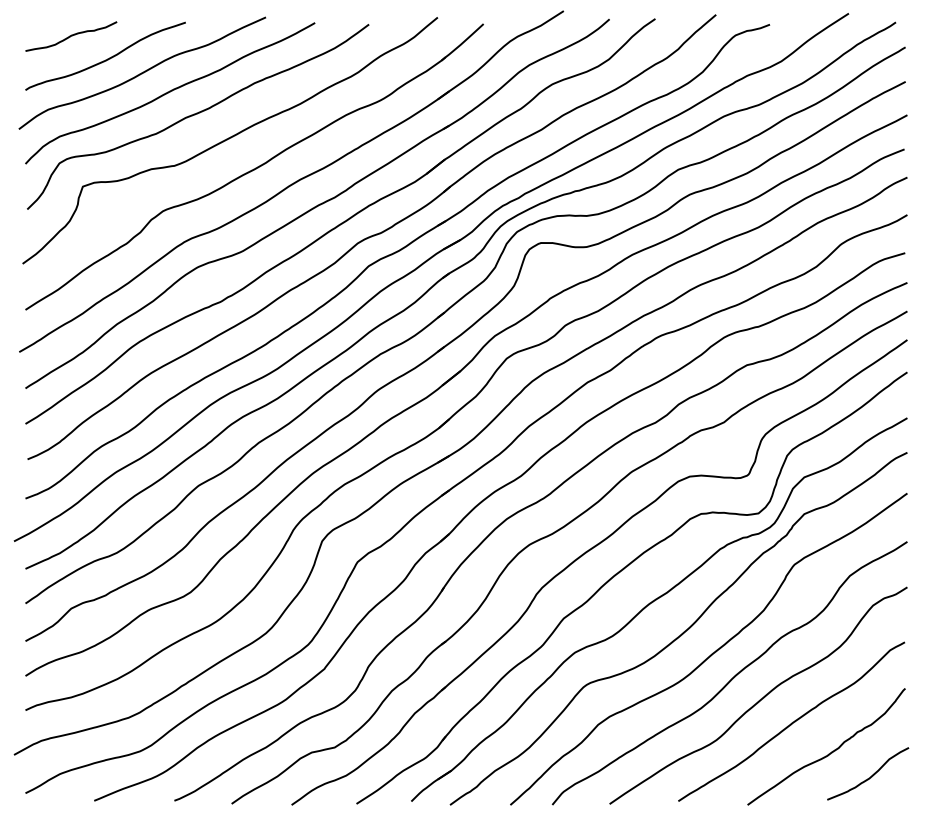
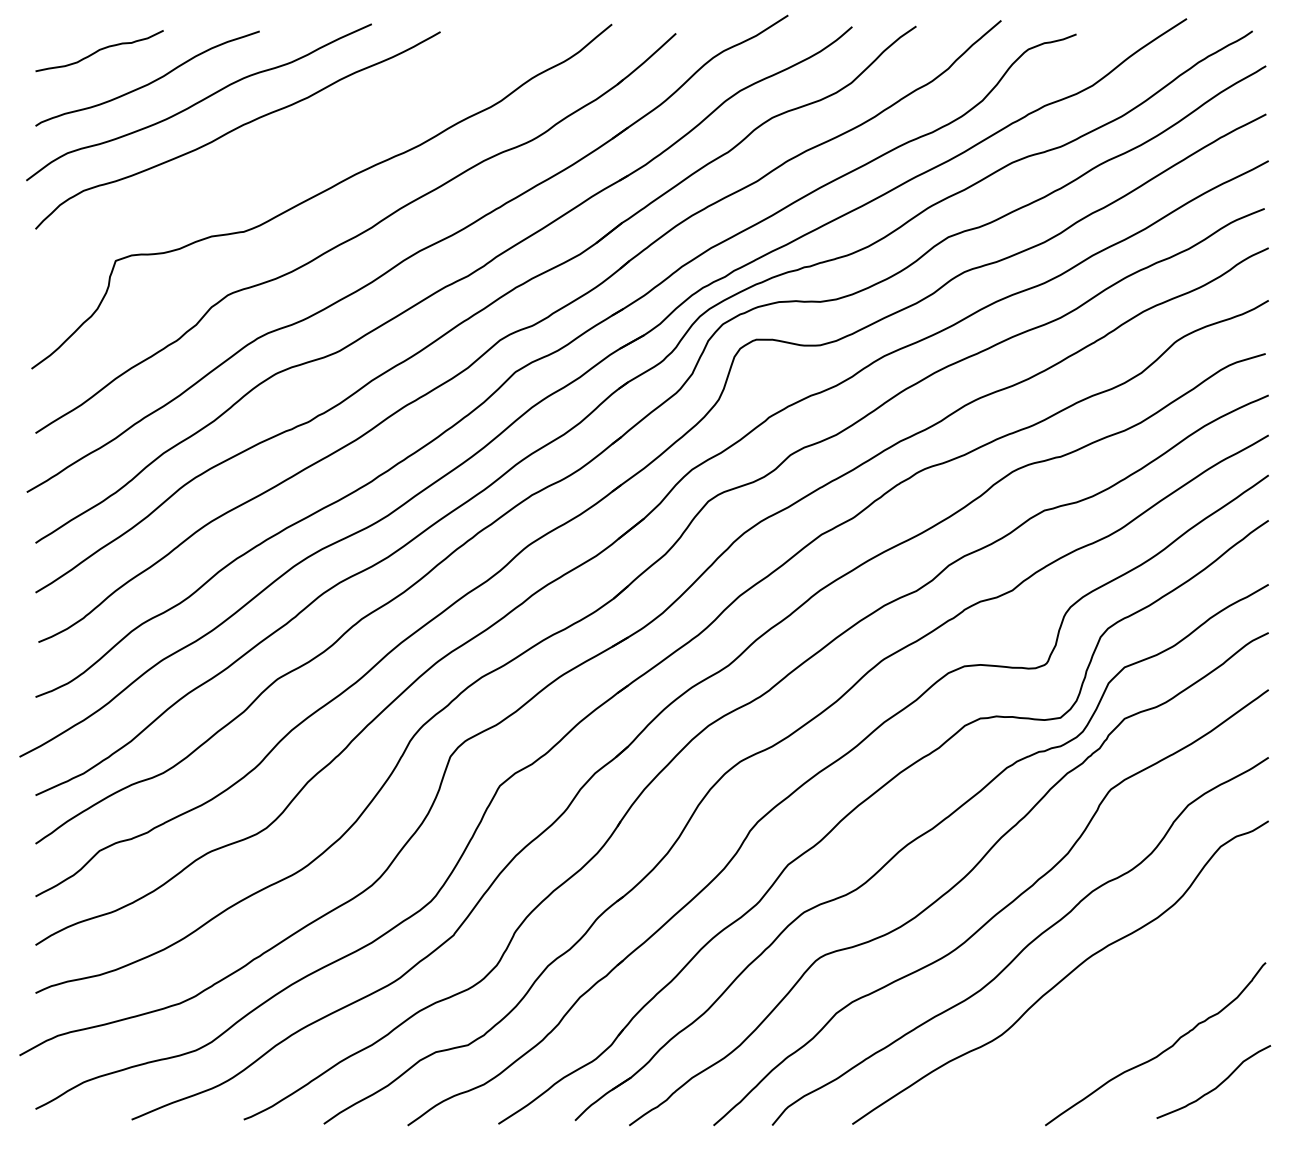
curve: (197, 114) -> (276, 160), removed
curve: (791, 722) -> (1106, 1010), removed

